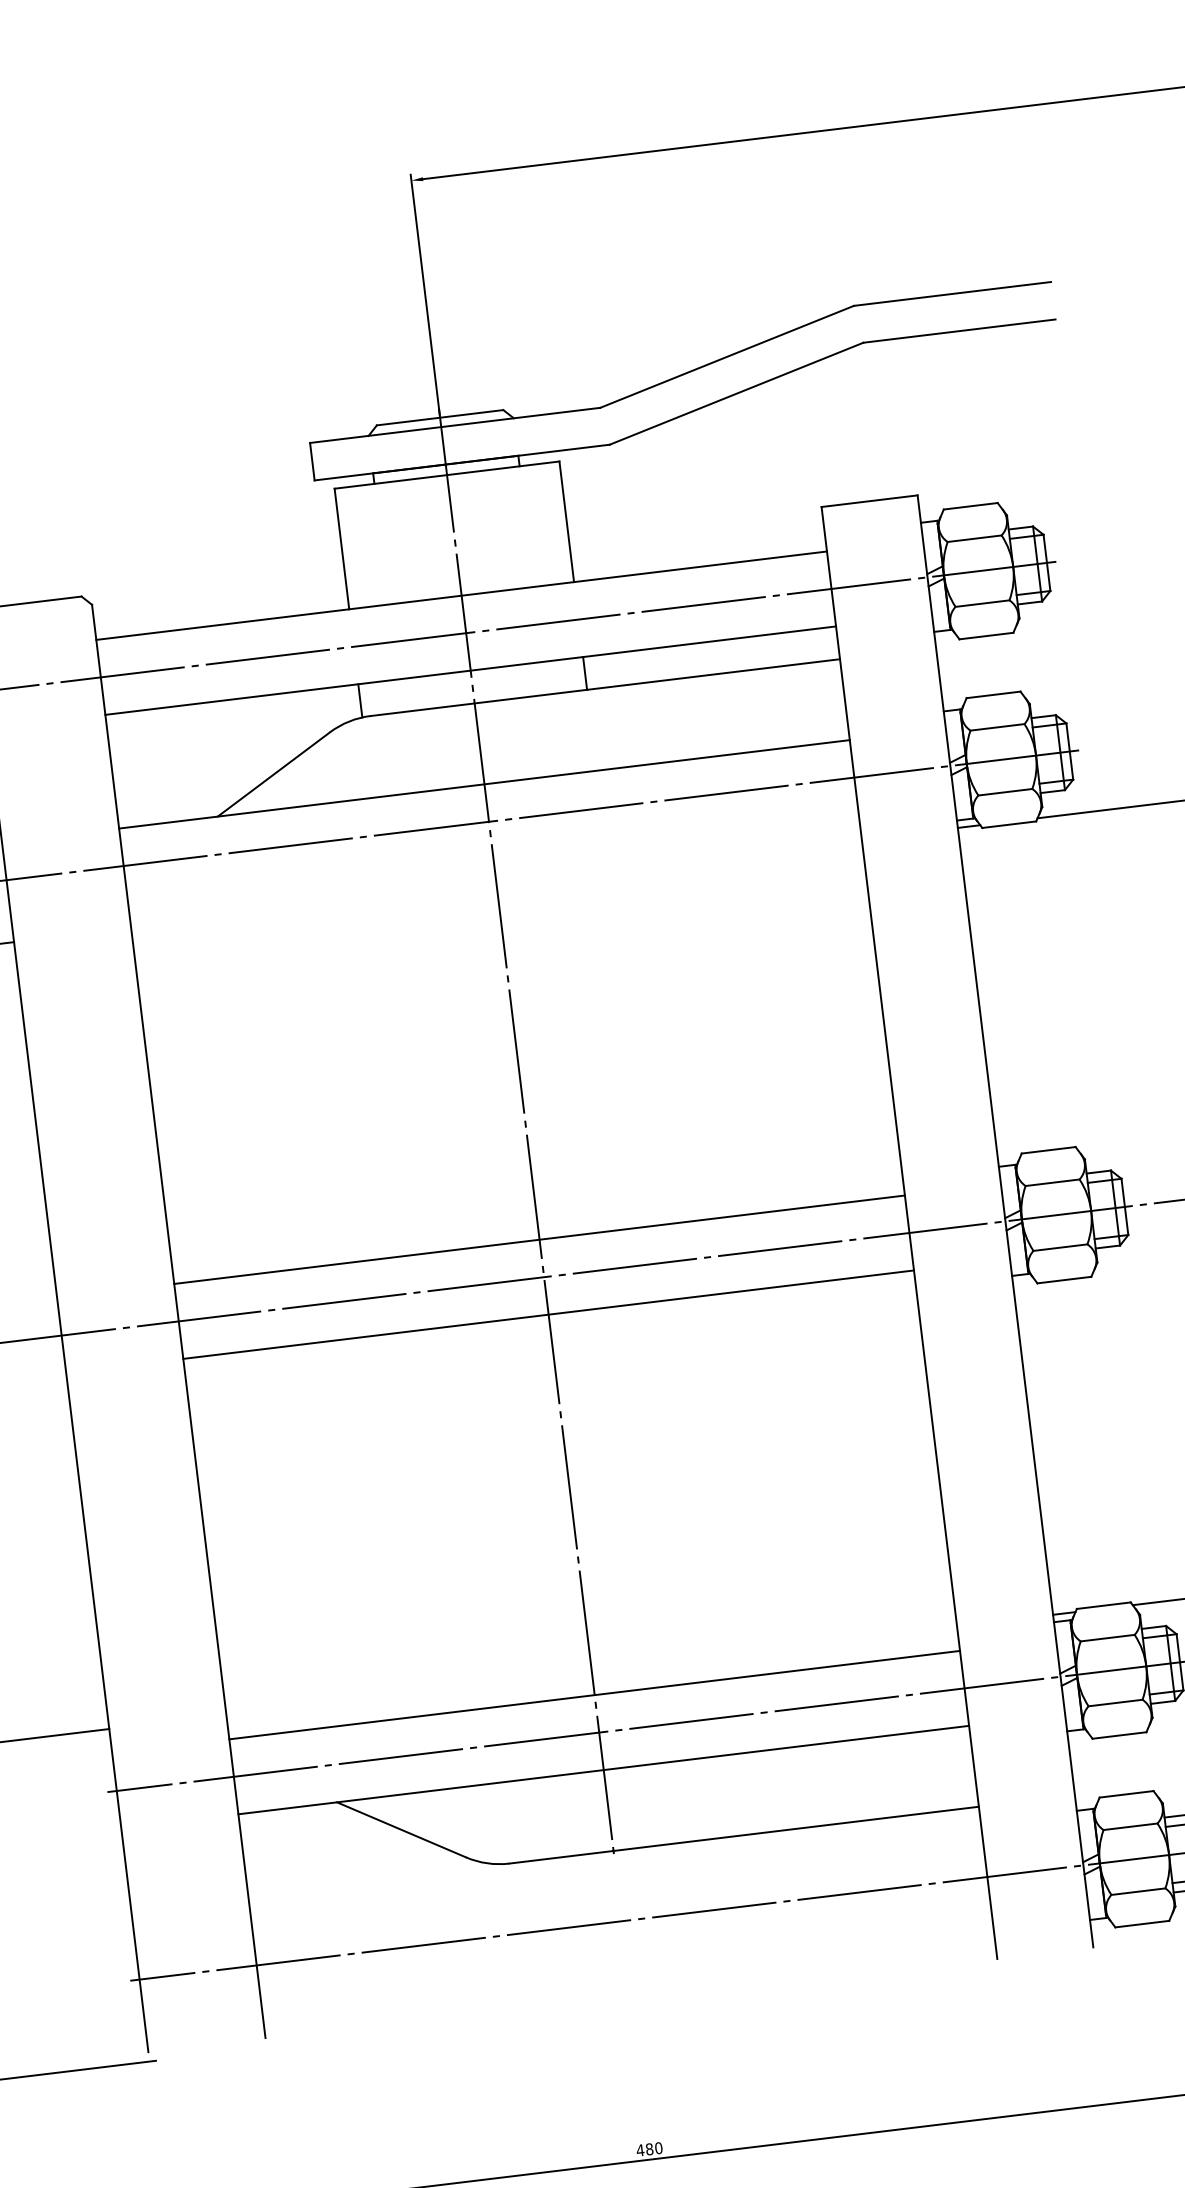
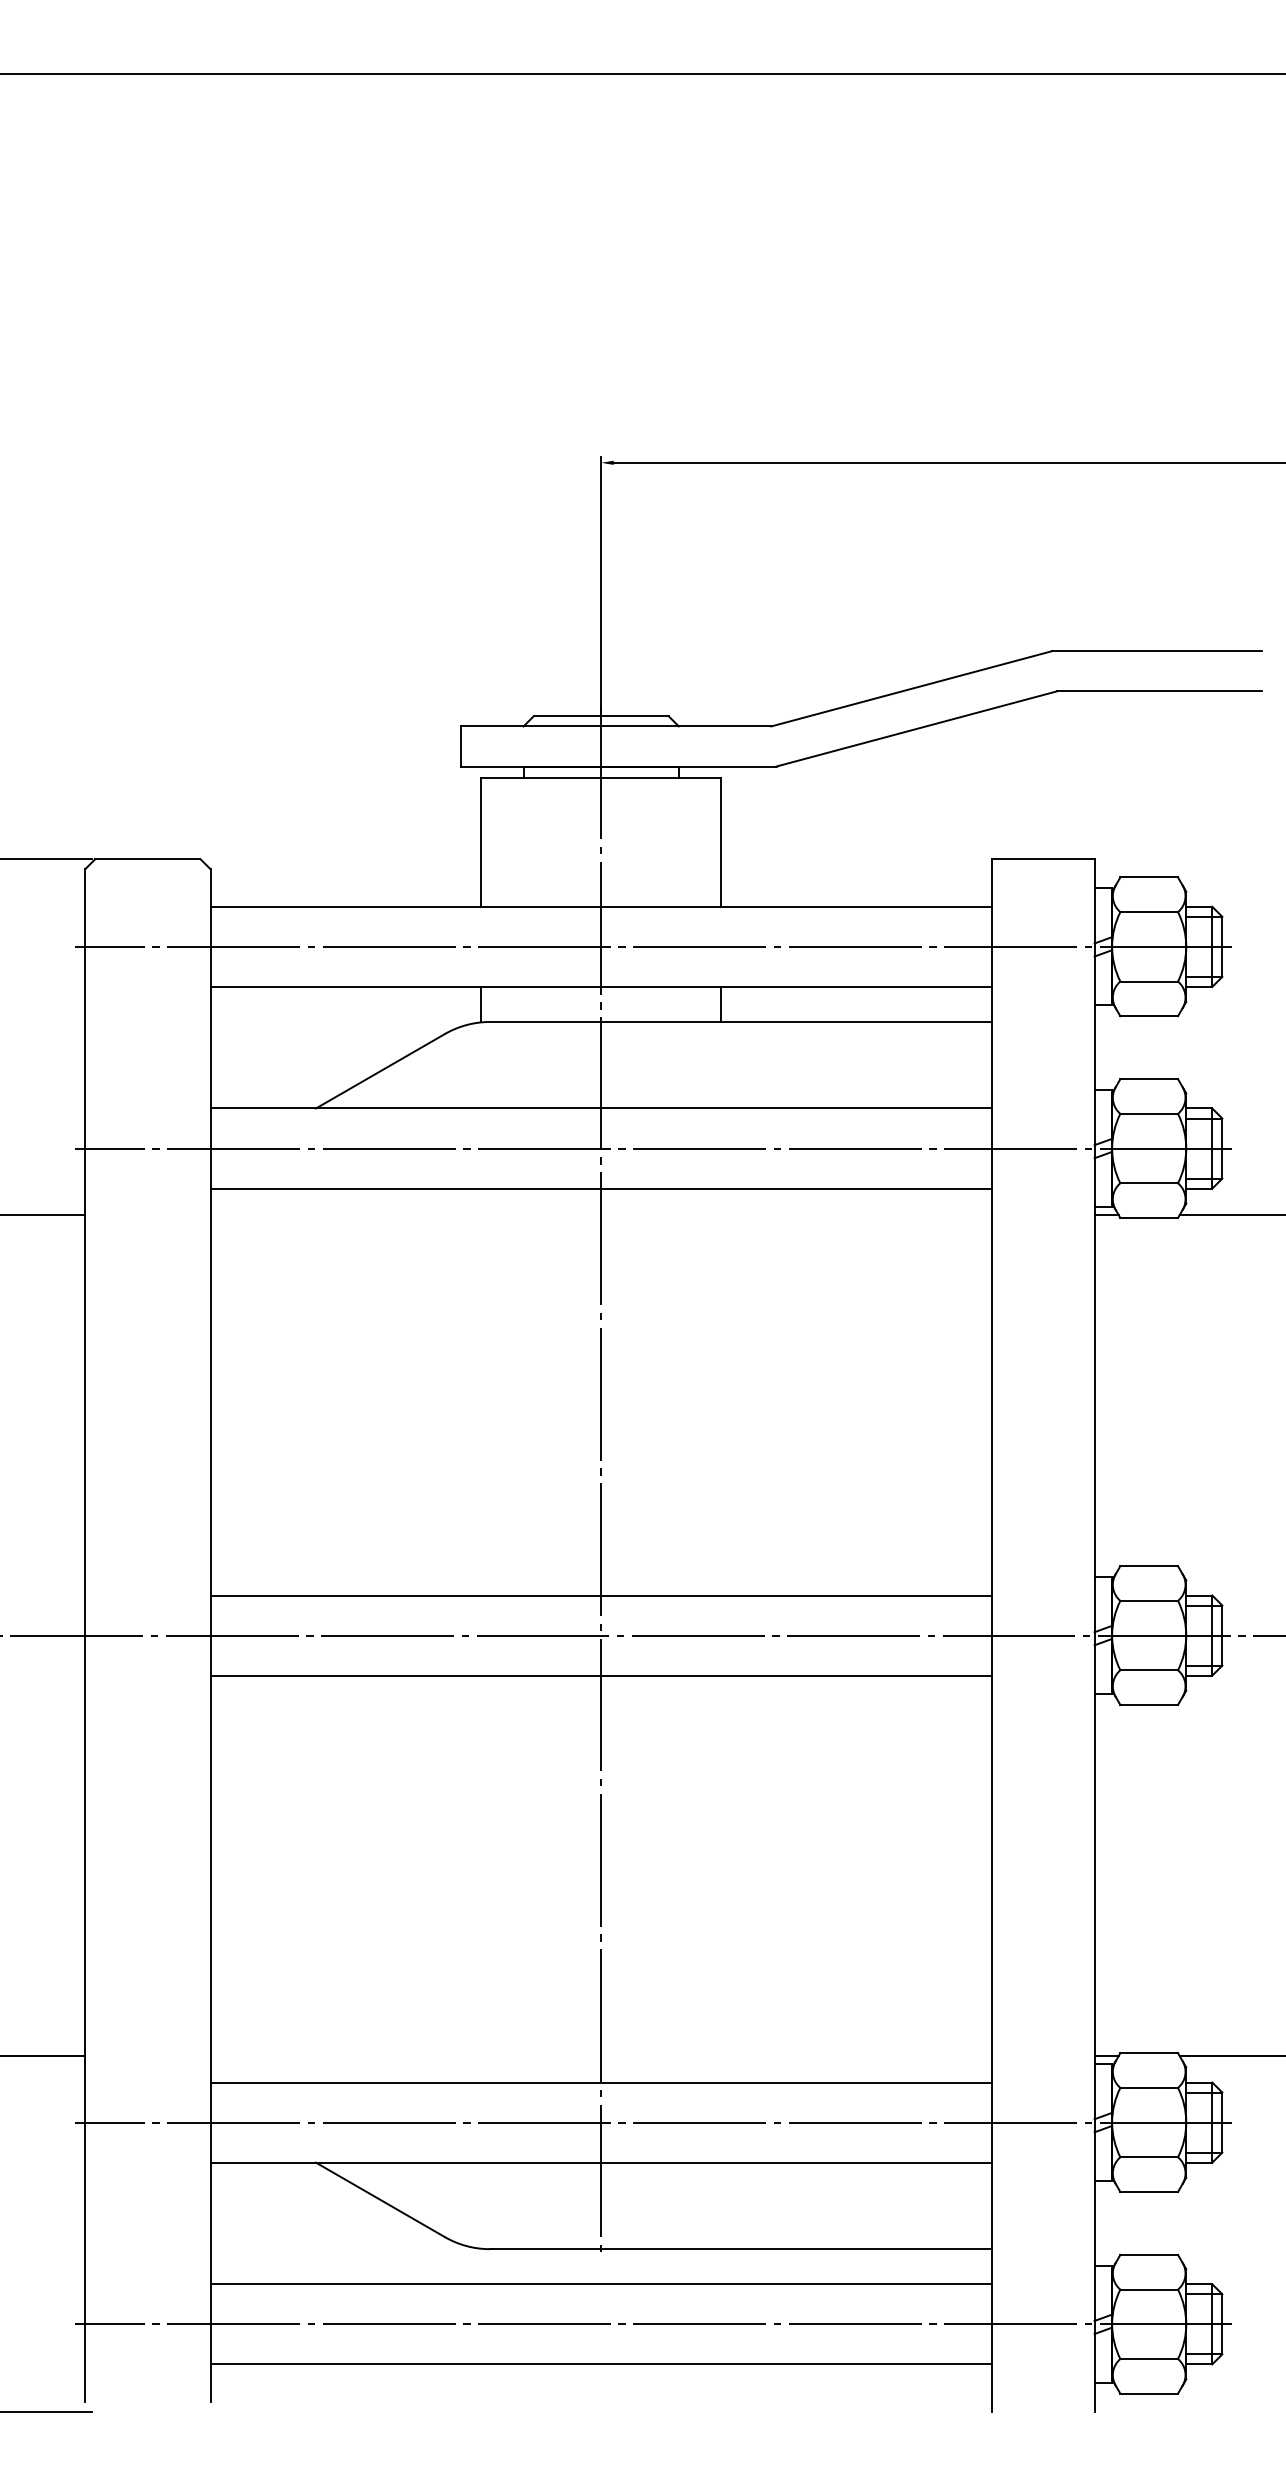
line: (492, 859) -> (600, 1188), added
line: (616, 1884) -> (600, 2284), added
line: (625, 1958) -> (600, 2364), added

